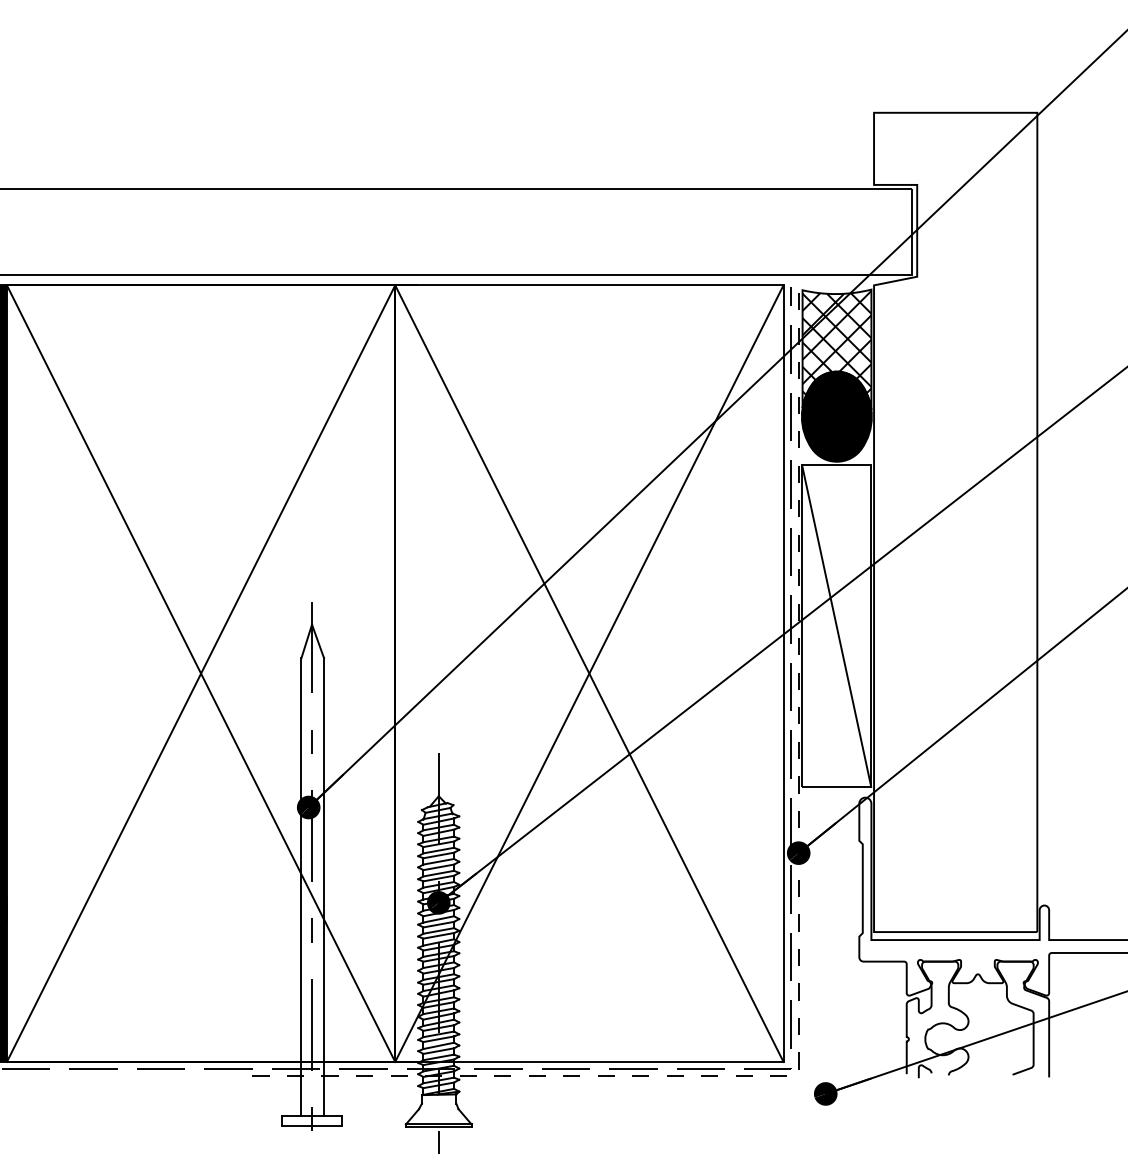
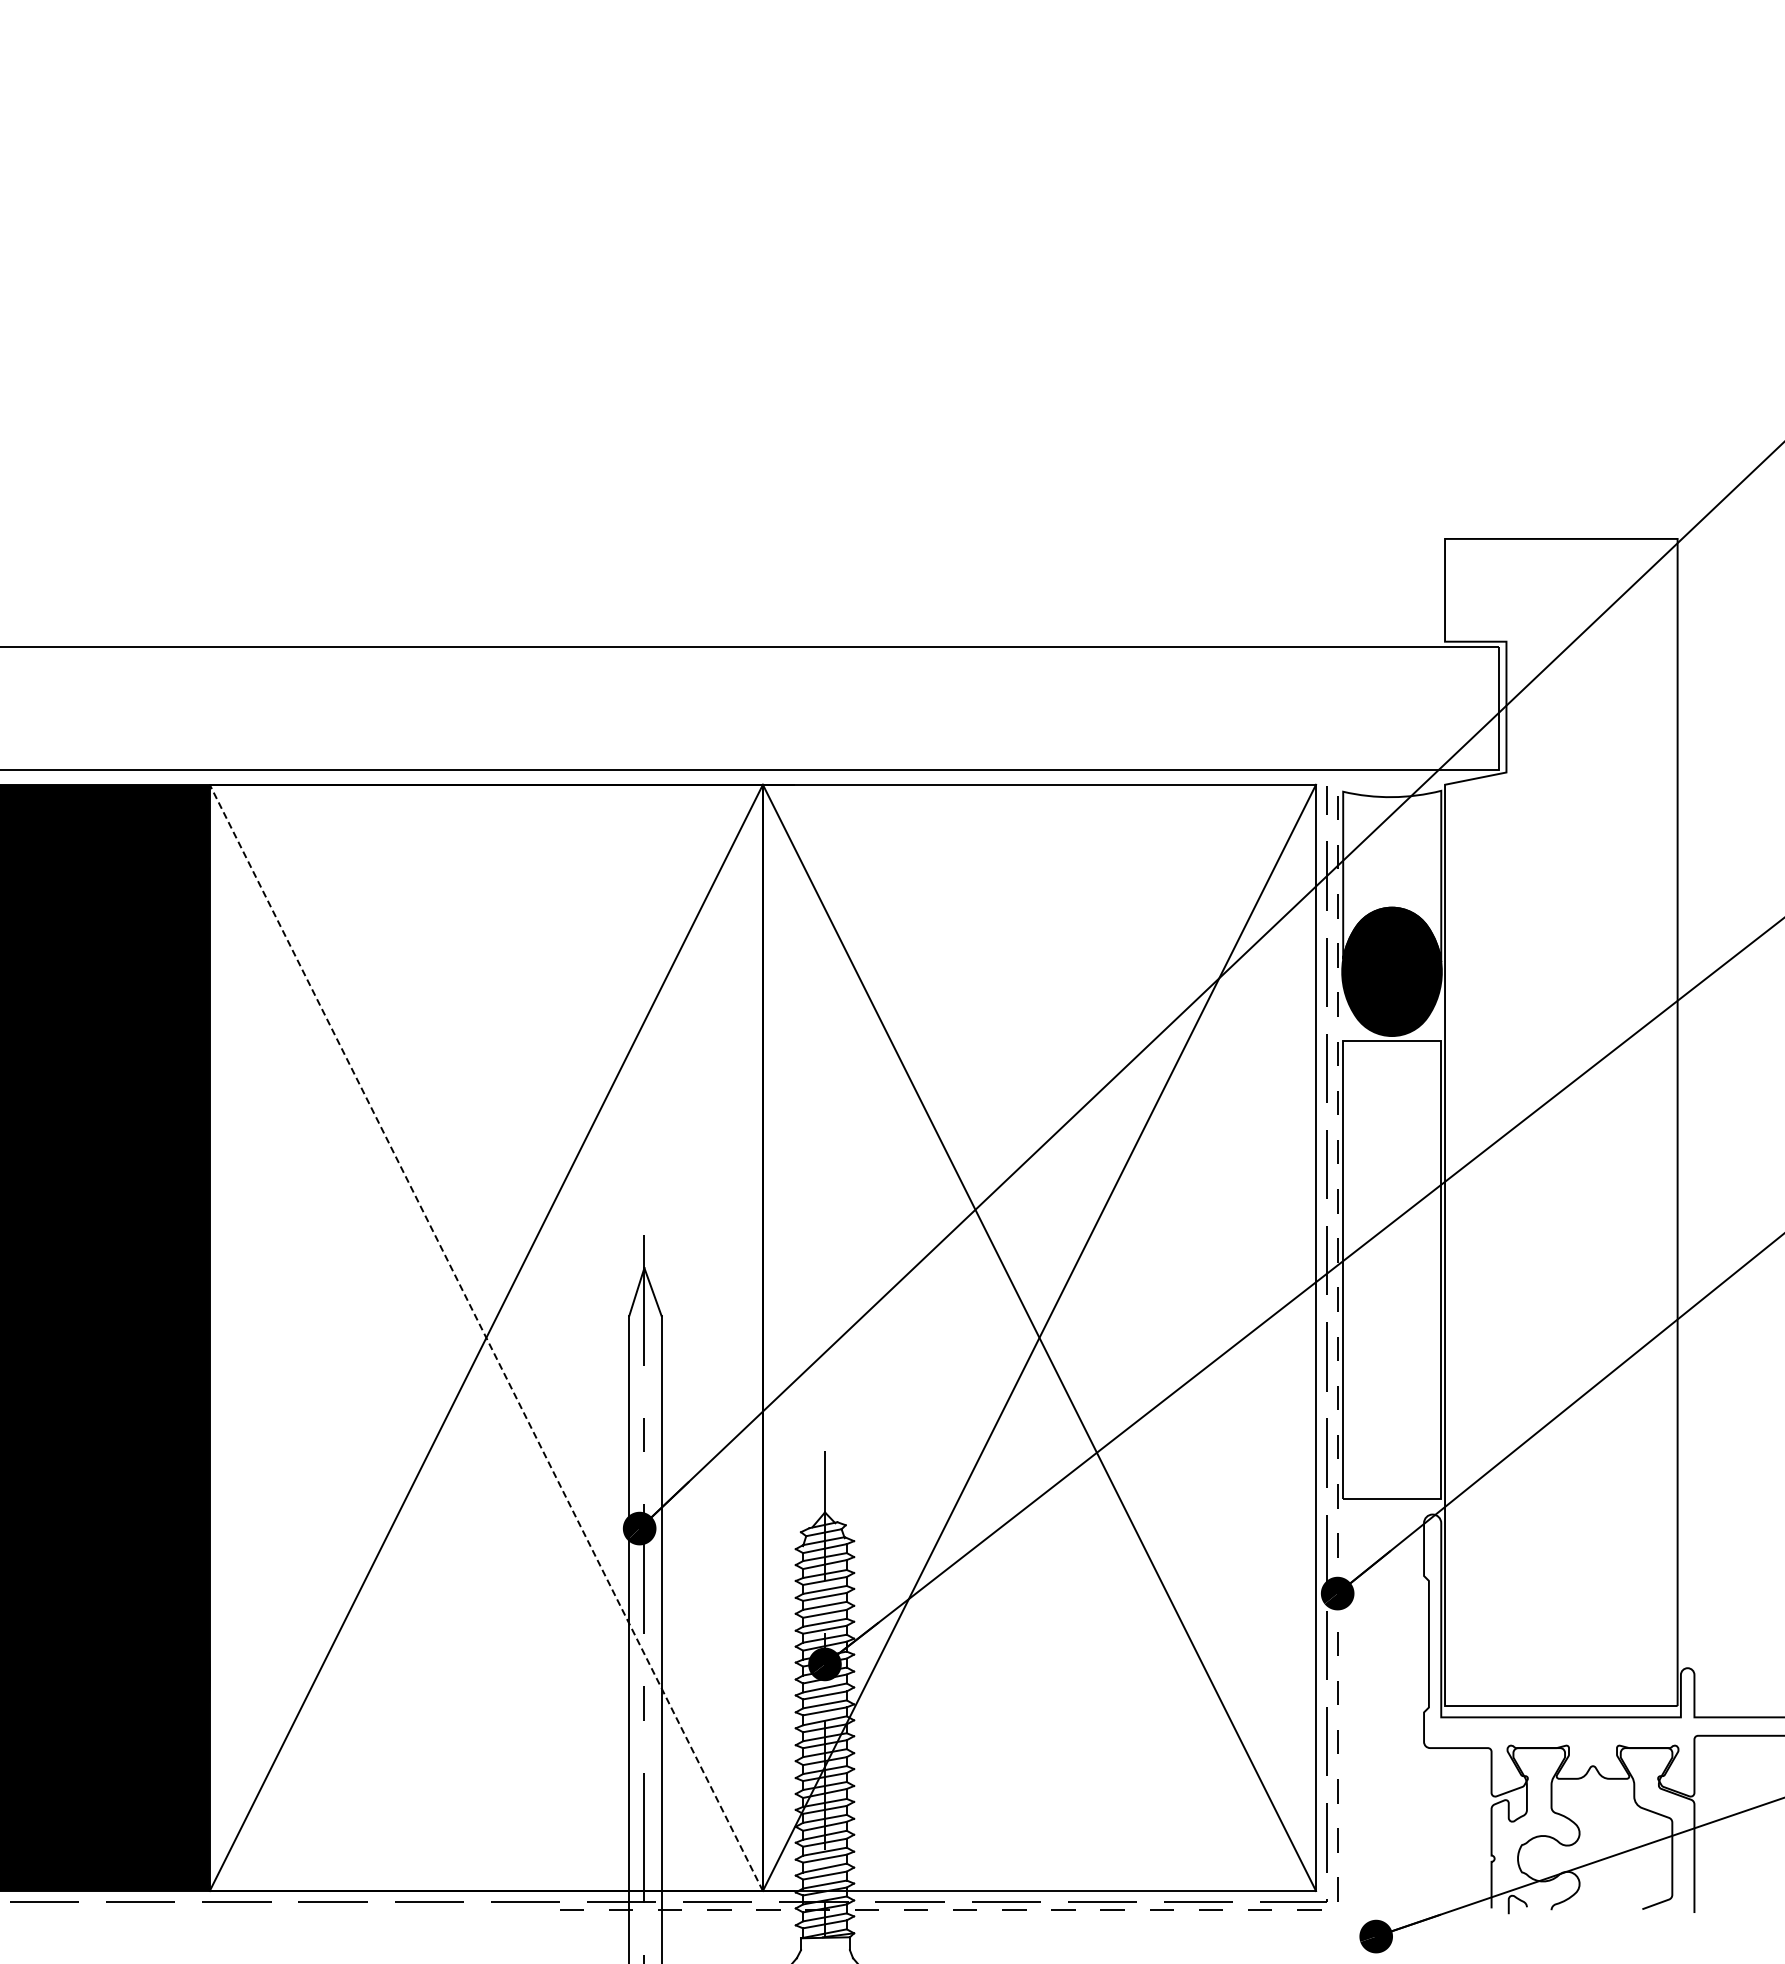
hatch: (837, 342) -> (1392, 866), removed
line: (836, 625) -> (1391, 1269), removed
line: (201, 673) -> (486, 1337), solid -> dashed

